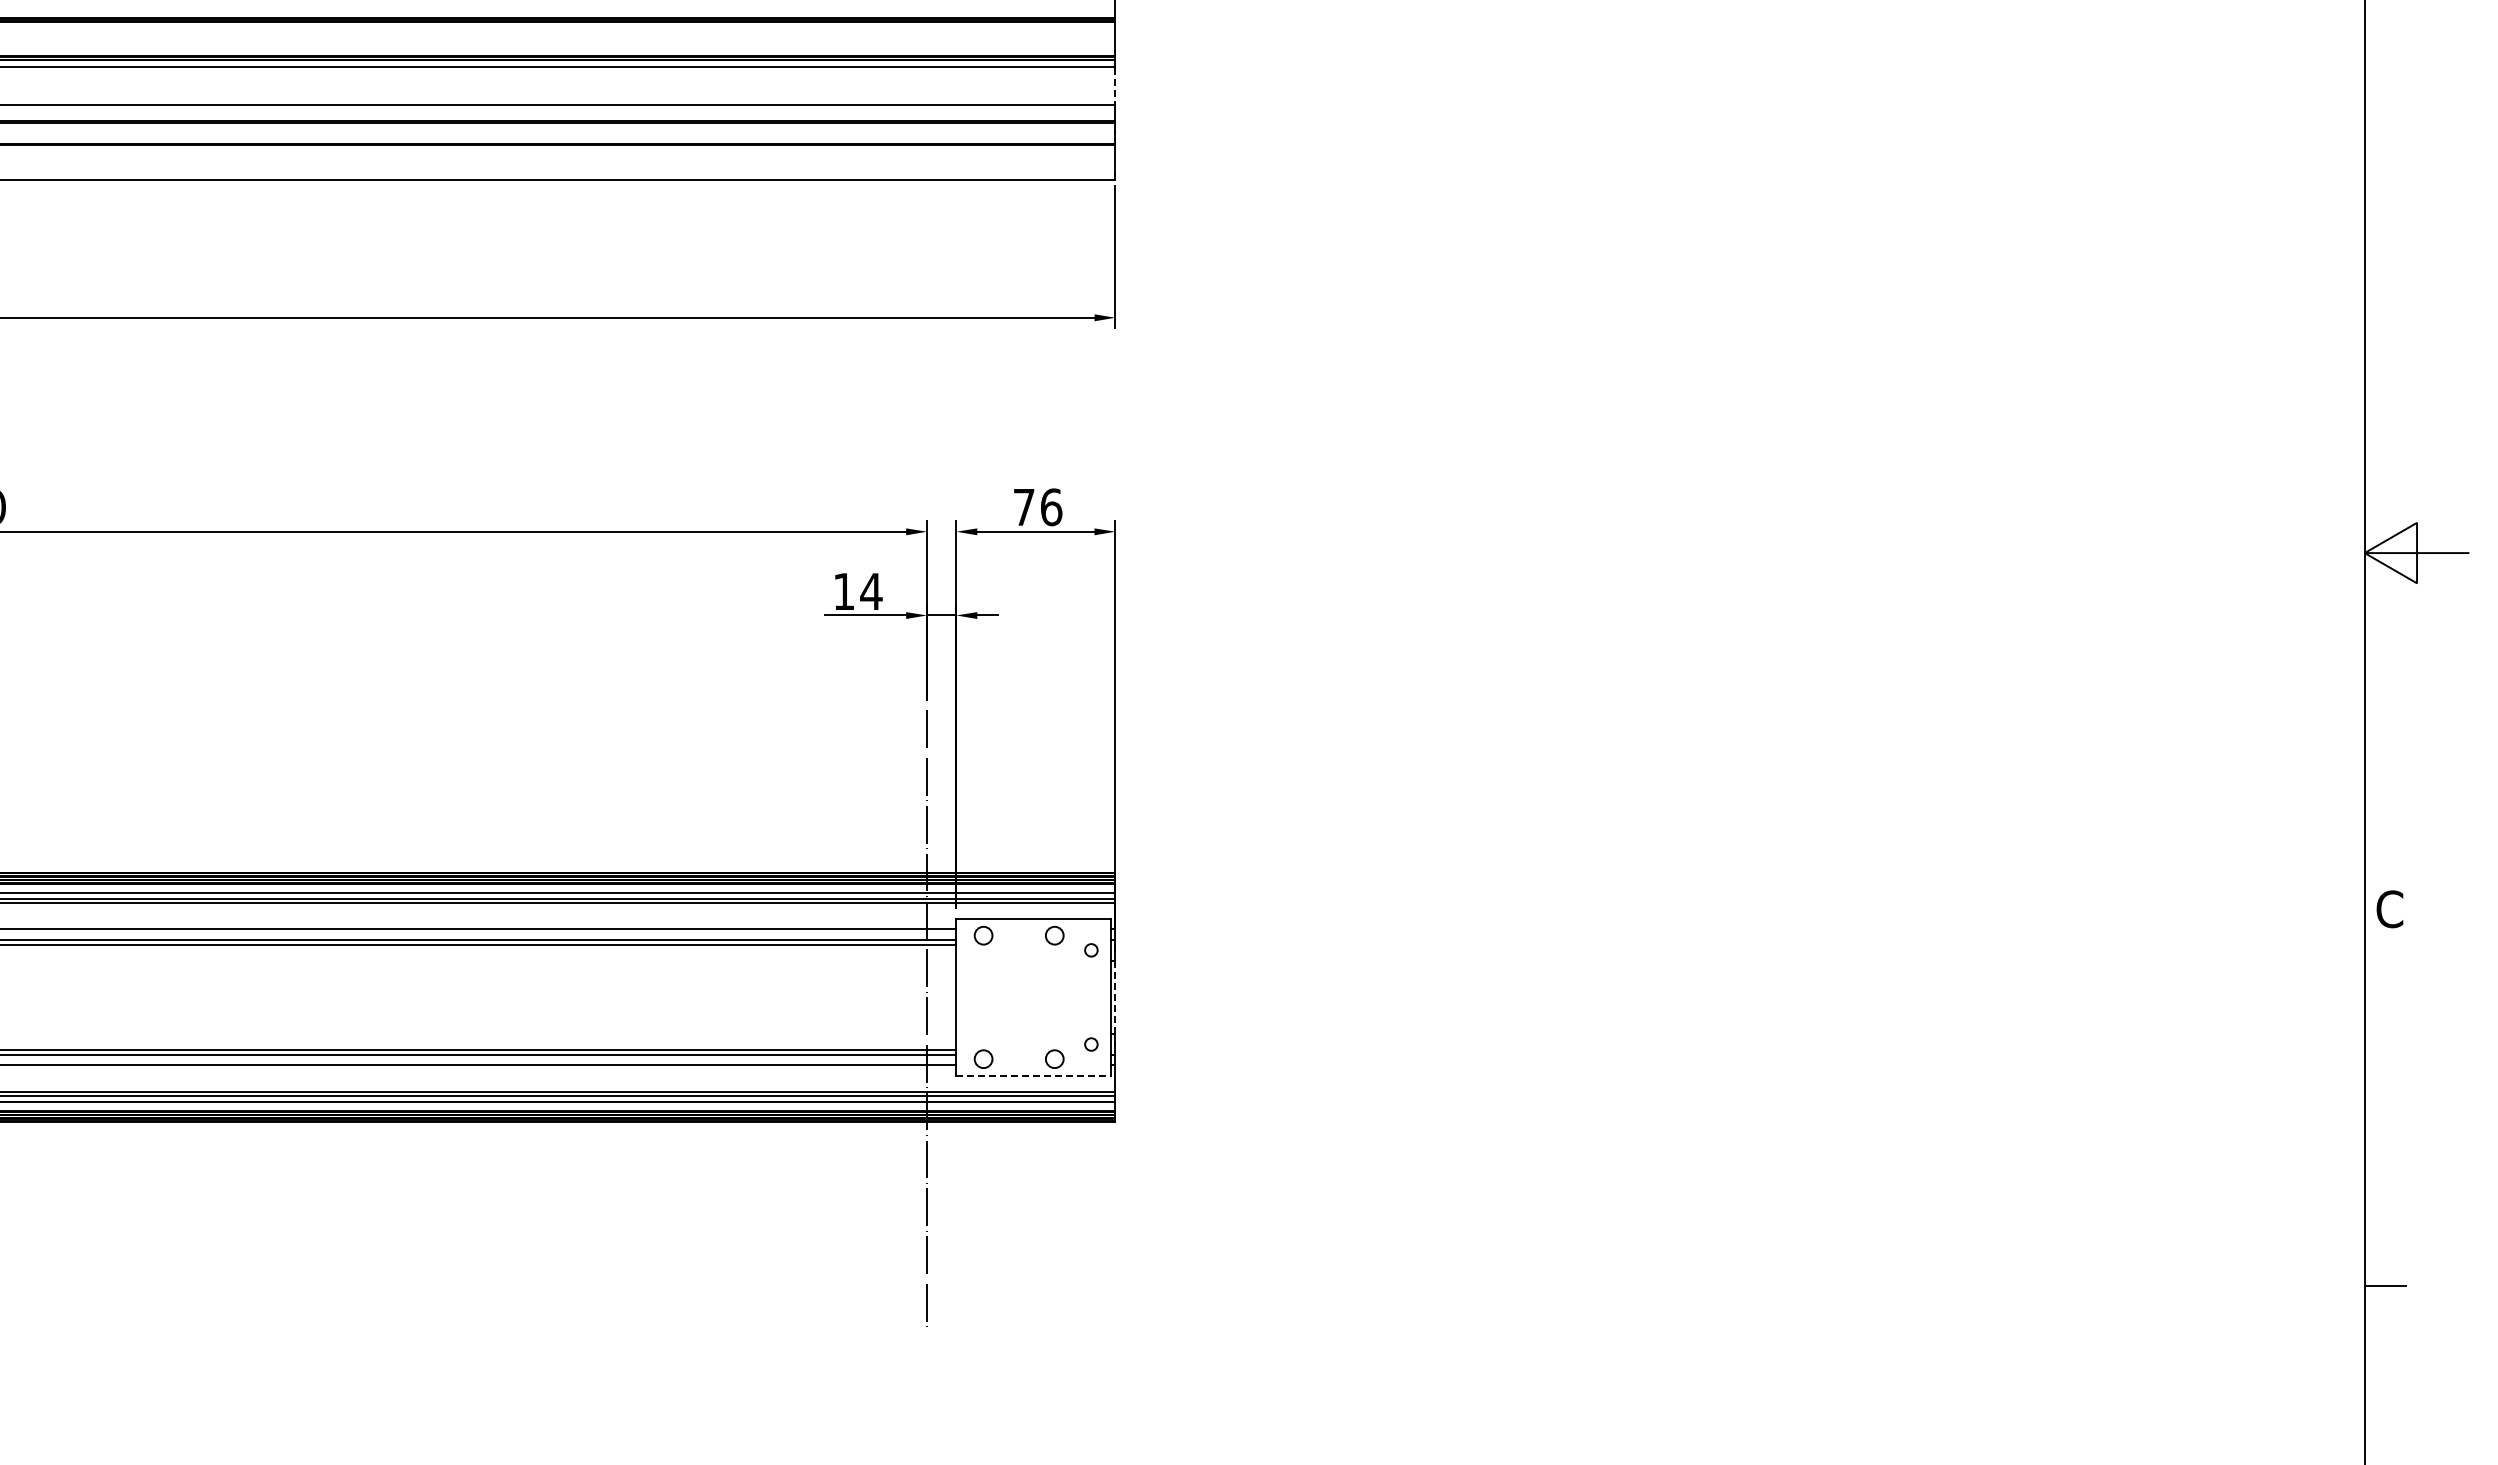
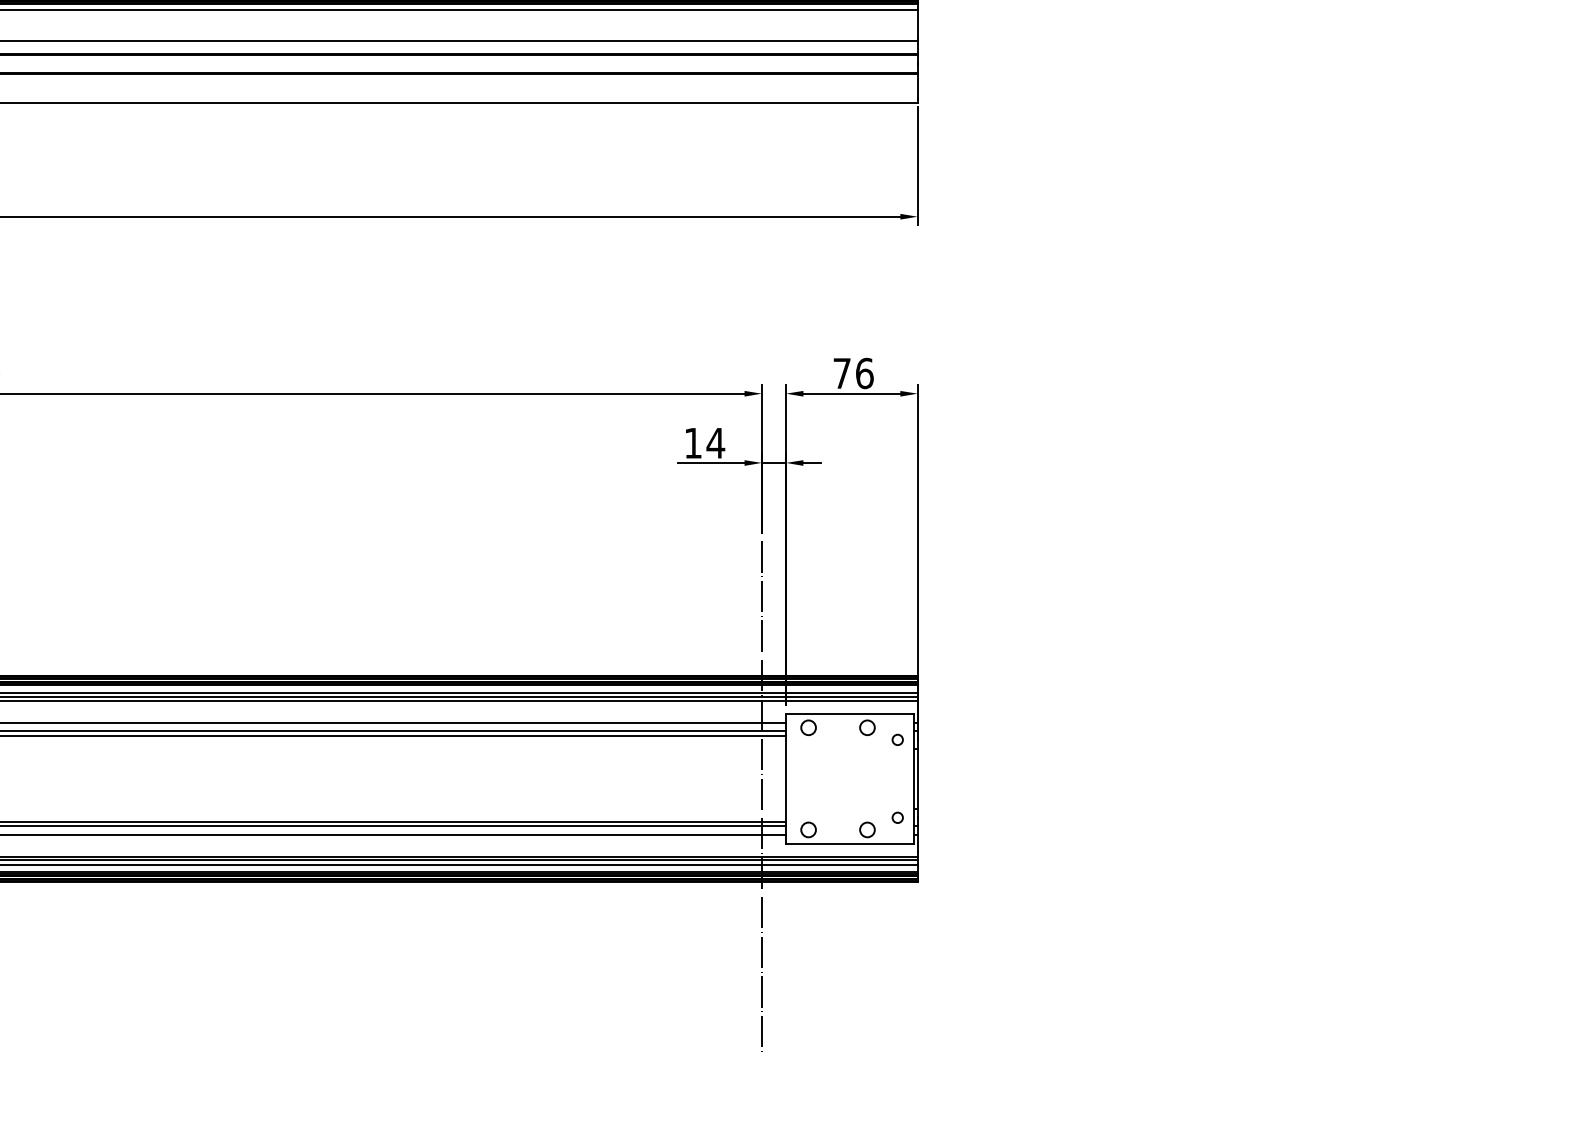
line: (1115, 86) -> (917, 25), dashed -> solid
line: (1115, 997) -> (917, 778), dashed -> solid
line: (1034, 1075) -> (850, 843), dashed -> solid

